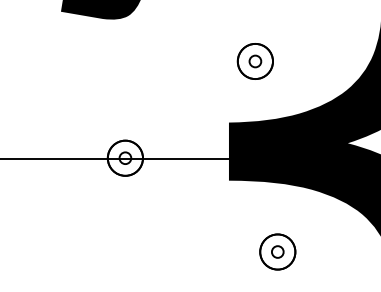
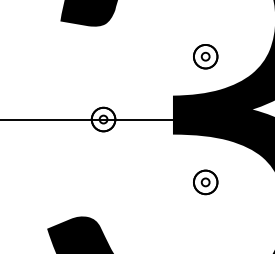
part: (255, 61) -> (205, 56), moved

